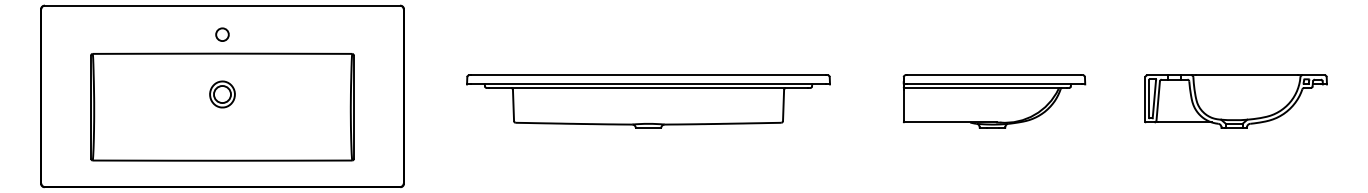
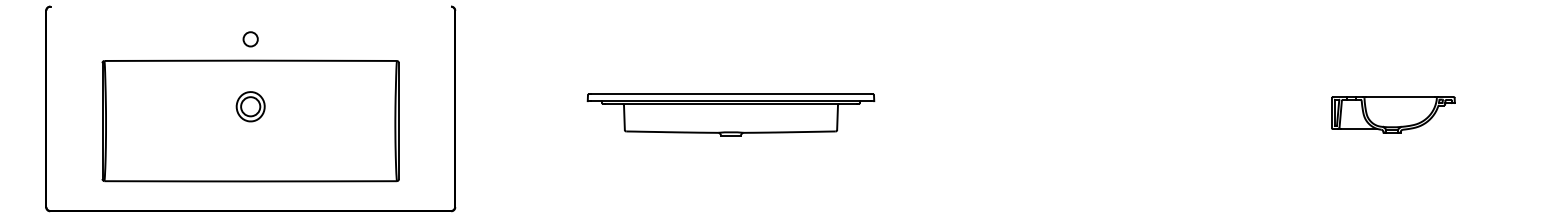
line: (222, 5) -> (250, 6), removed
part: (648, 101) -> (730, 114), size x0.7
part: (994, 101) -> (1121, 114), removed
part: (1235, 101) -> (1392, 114), size x0.6

